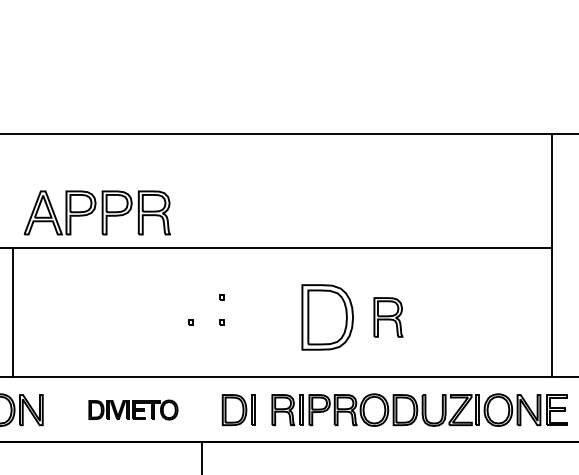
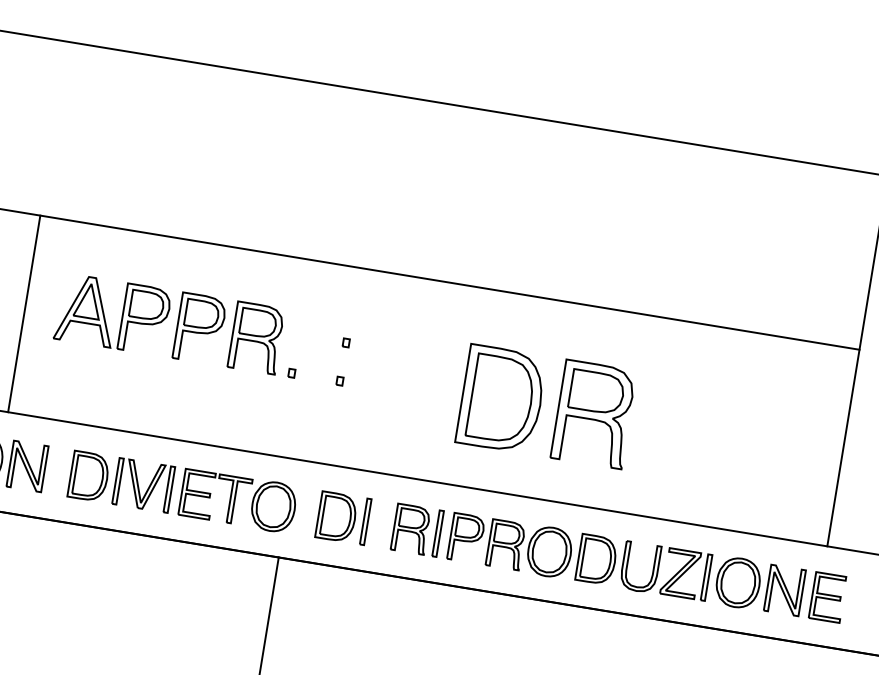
part: (96, 212) -> (168, 322), moved
part: (388, 317) -> (594, 414), size x1.67
part: (133, 409) -> (183, 490), size x1.67

